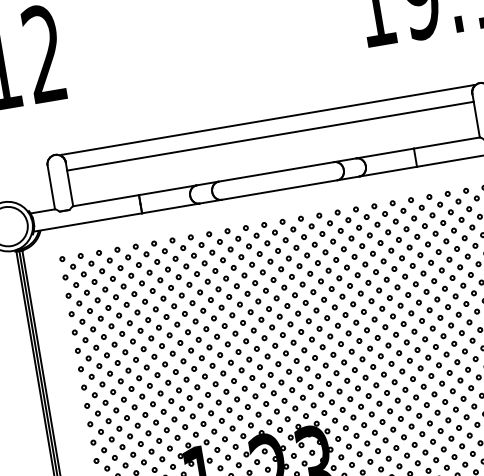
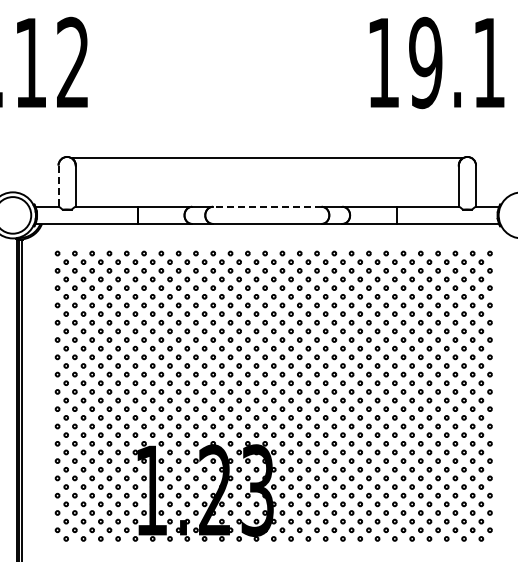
line: (269, 136) -> (266, 173), removed
line: (275, 171) -> (266, 206), solid -> dashed
line: (51, 187) -> (58, 186), solid -> dashed

